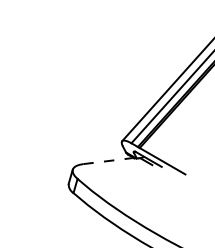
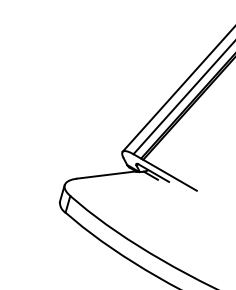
line: (107, 161) -> (105, 175), dashed -> solid

